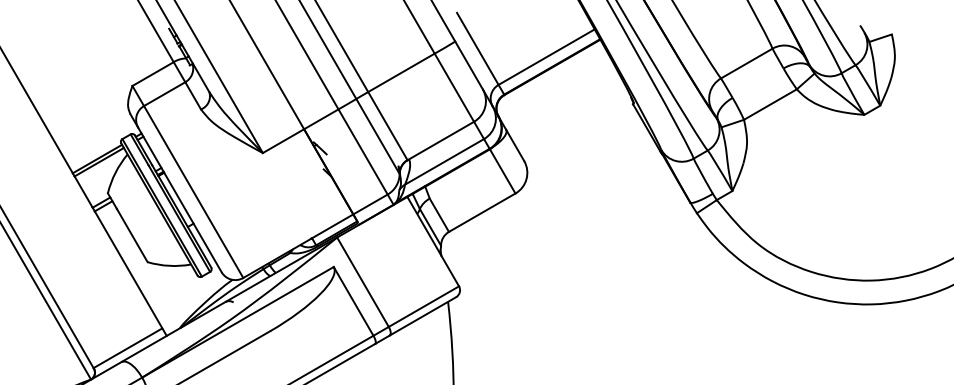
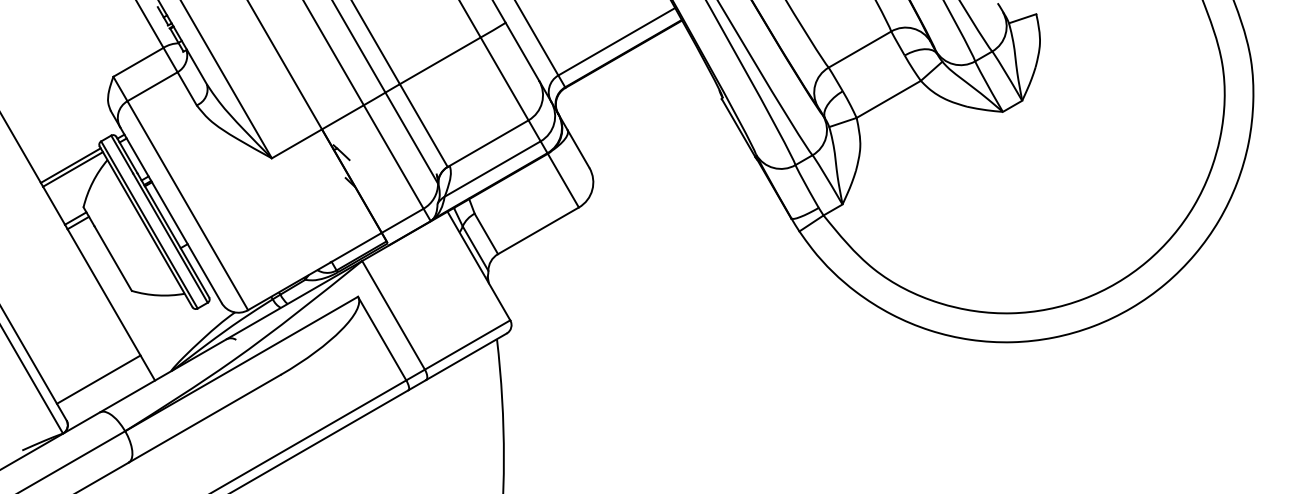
line: (127, 348) -> (98, 379), moved

